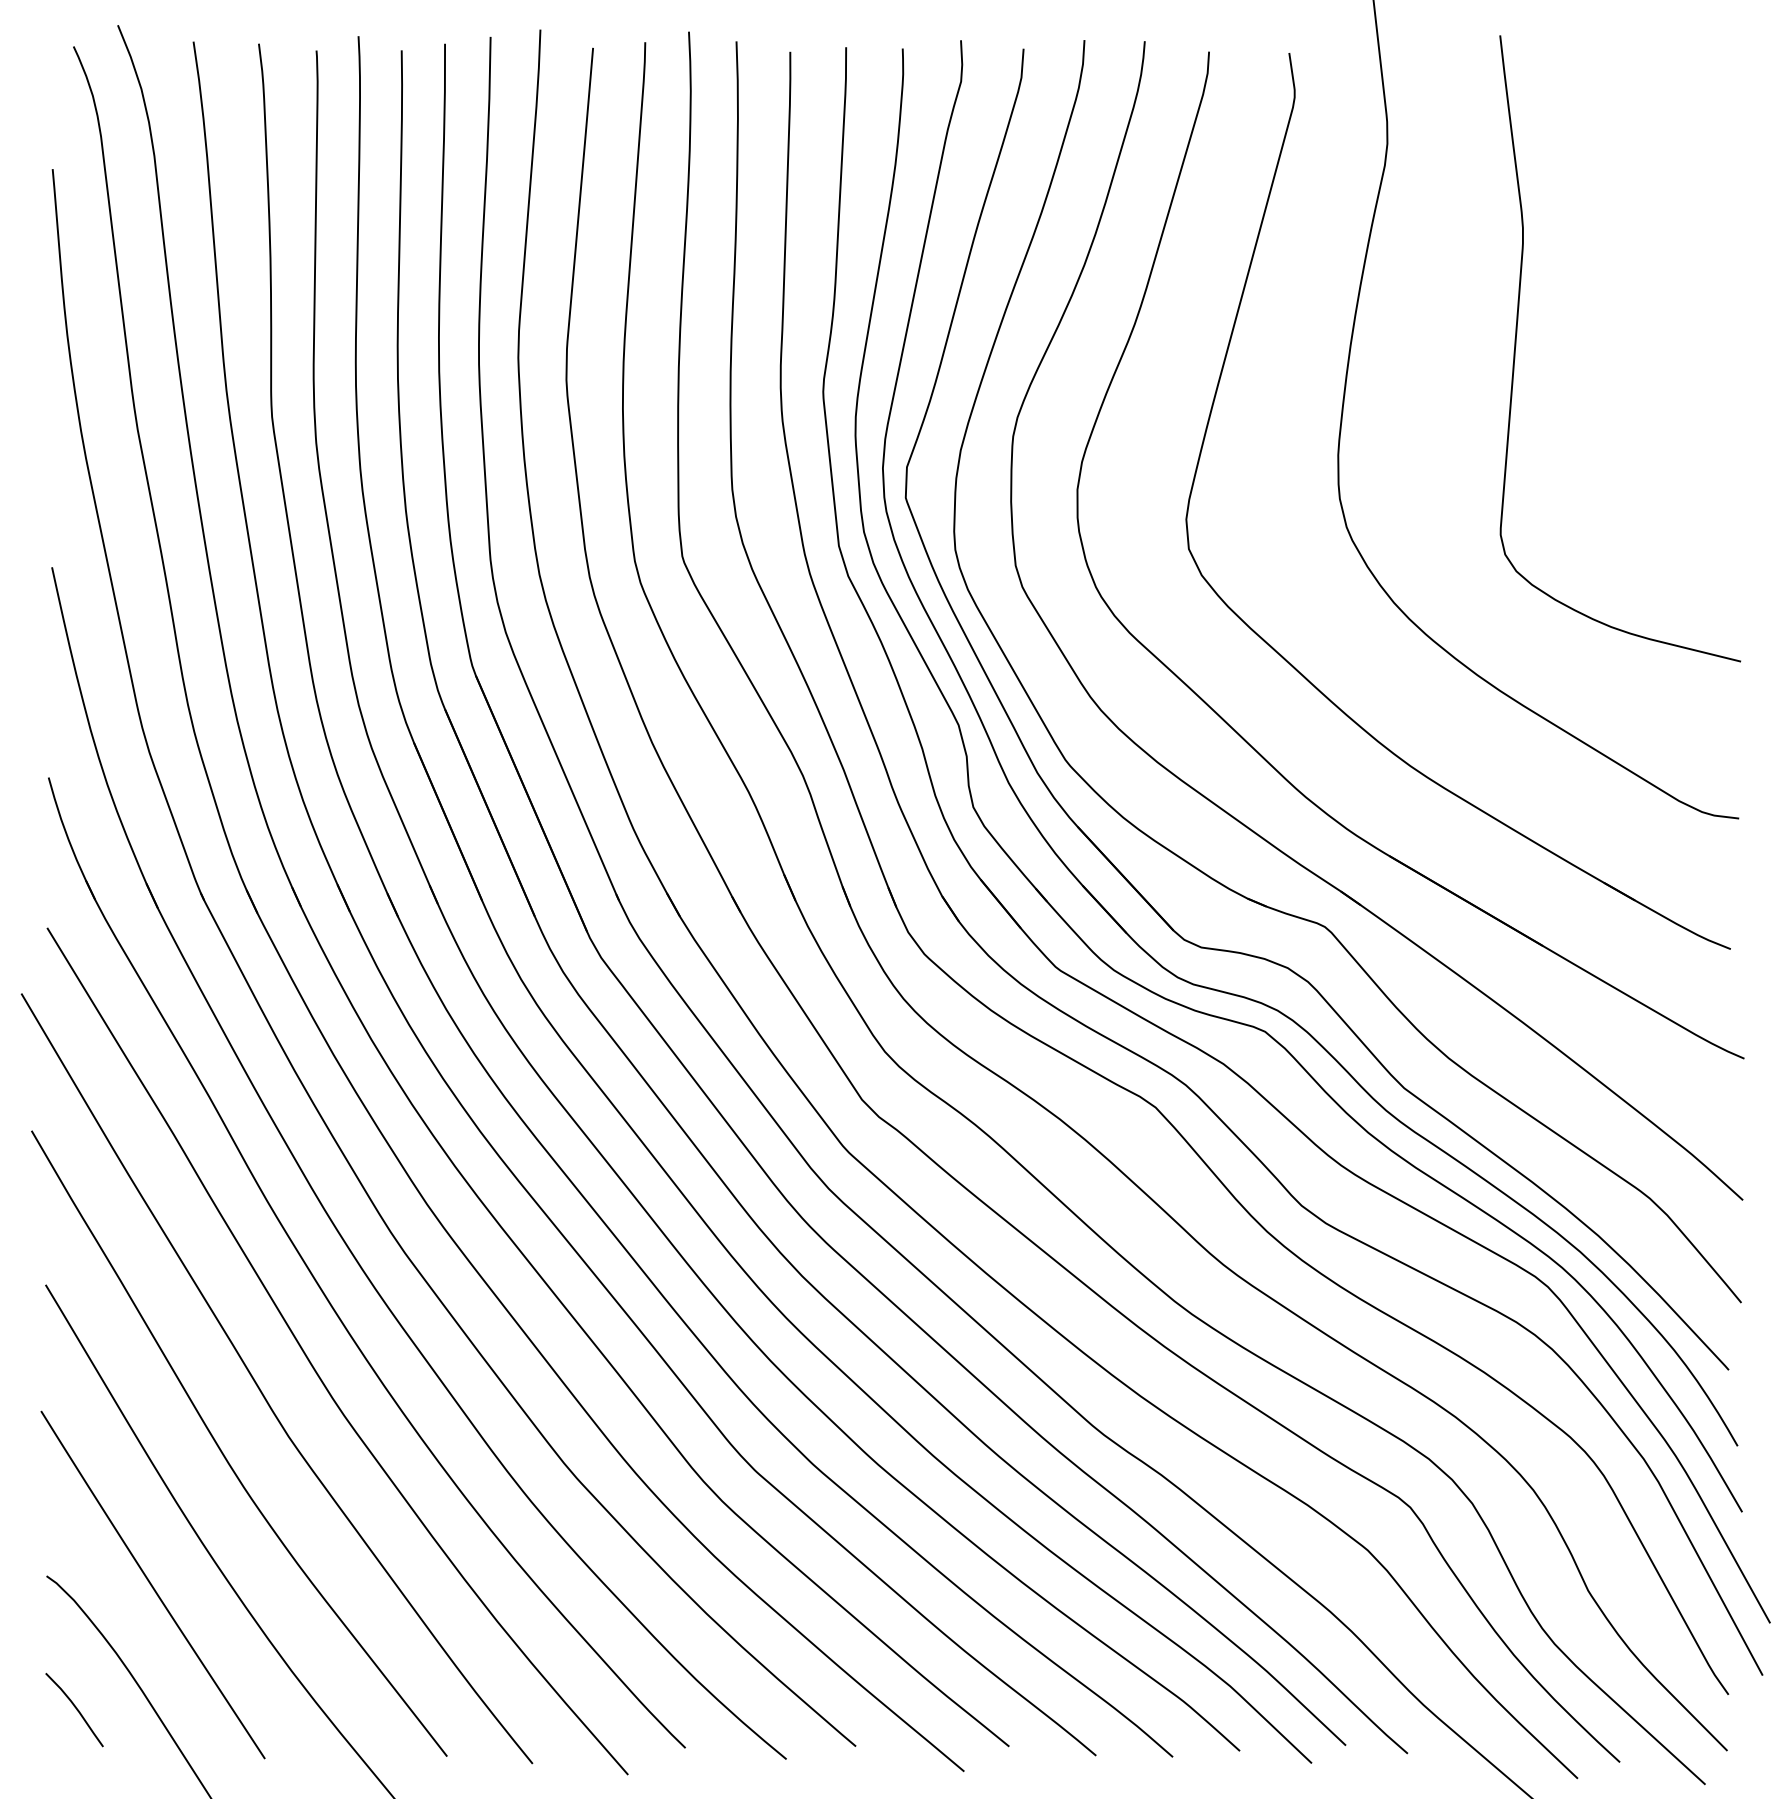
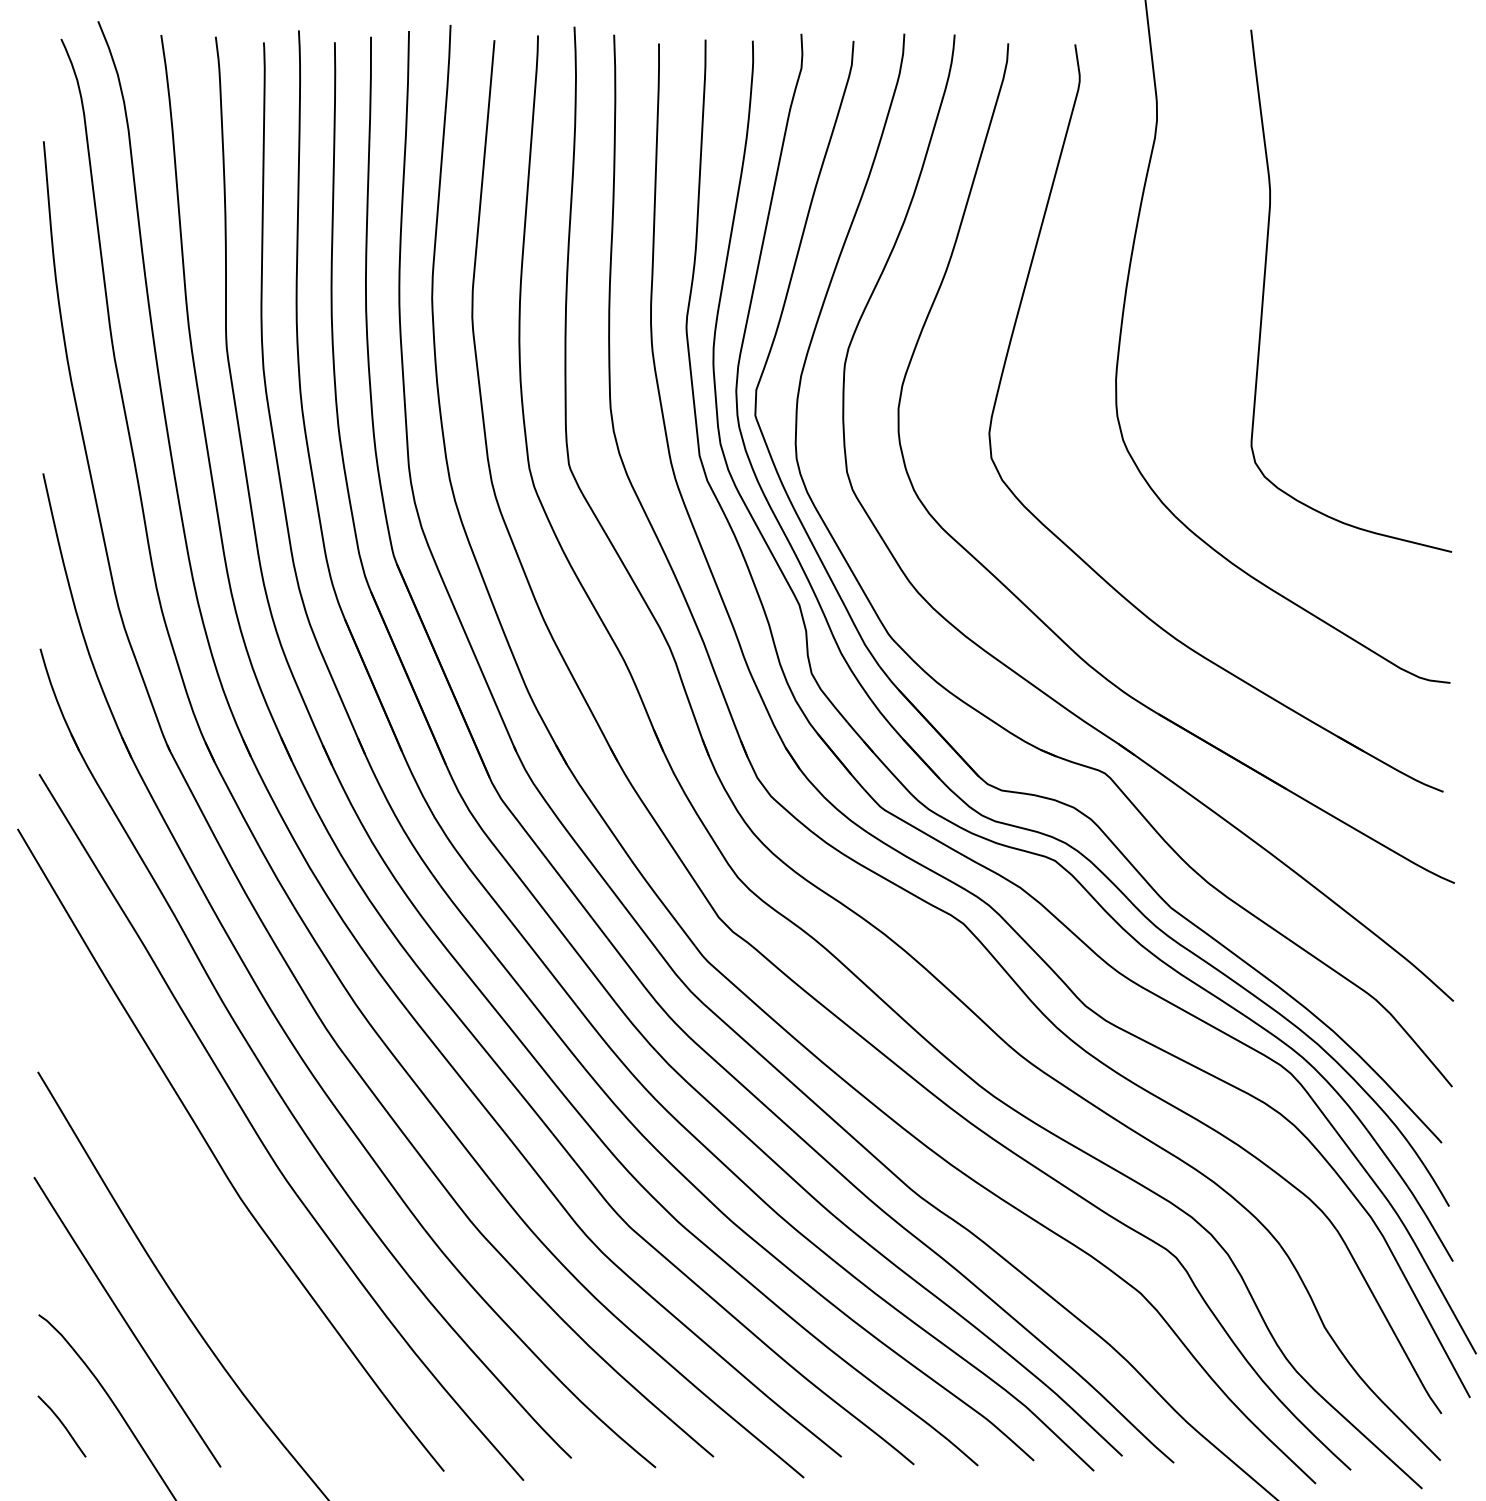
curve: (223, 1452) -> (186, 1211), removed

